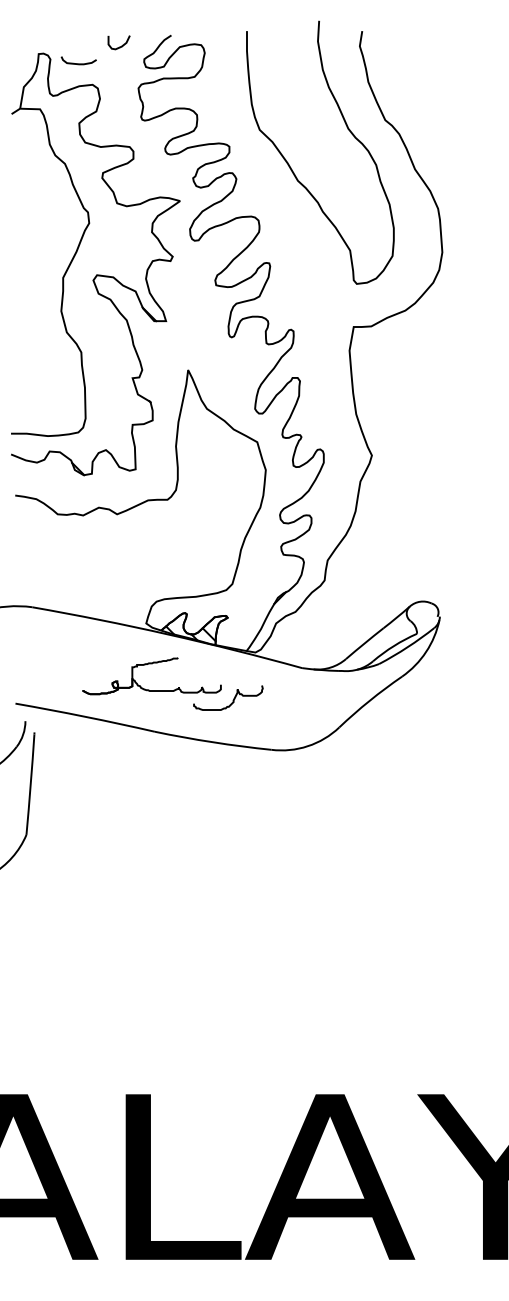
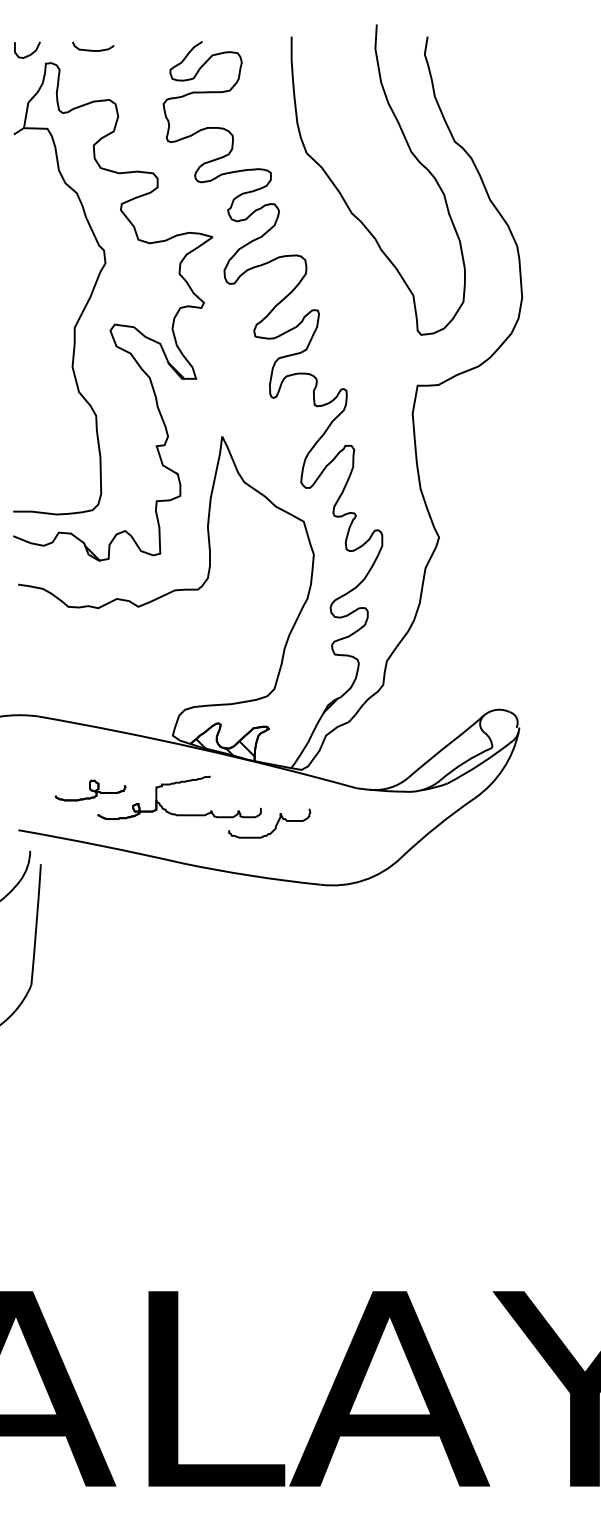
curve: (119, 46) -> (27, 54), moved
curve: (78, 63) -> (92, 49), moved
part: (76, 669) -> (90, 789), added

